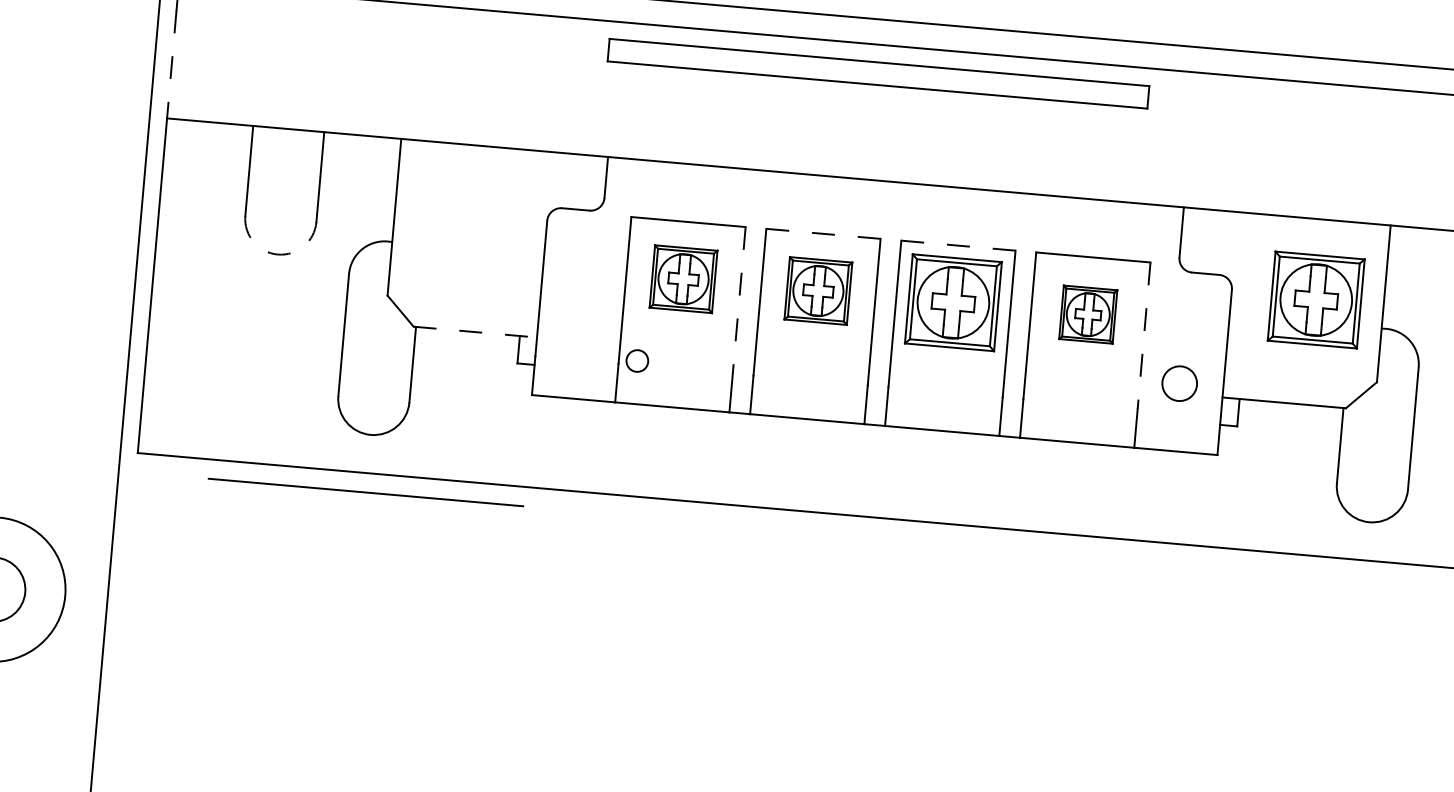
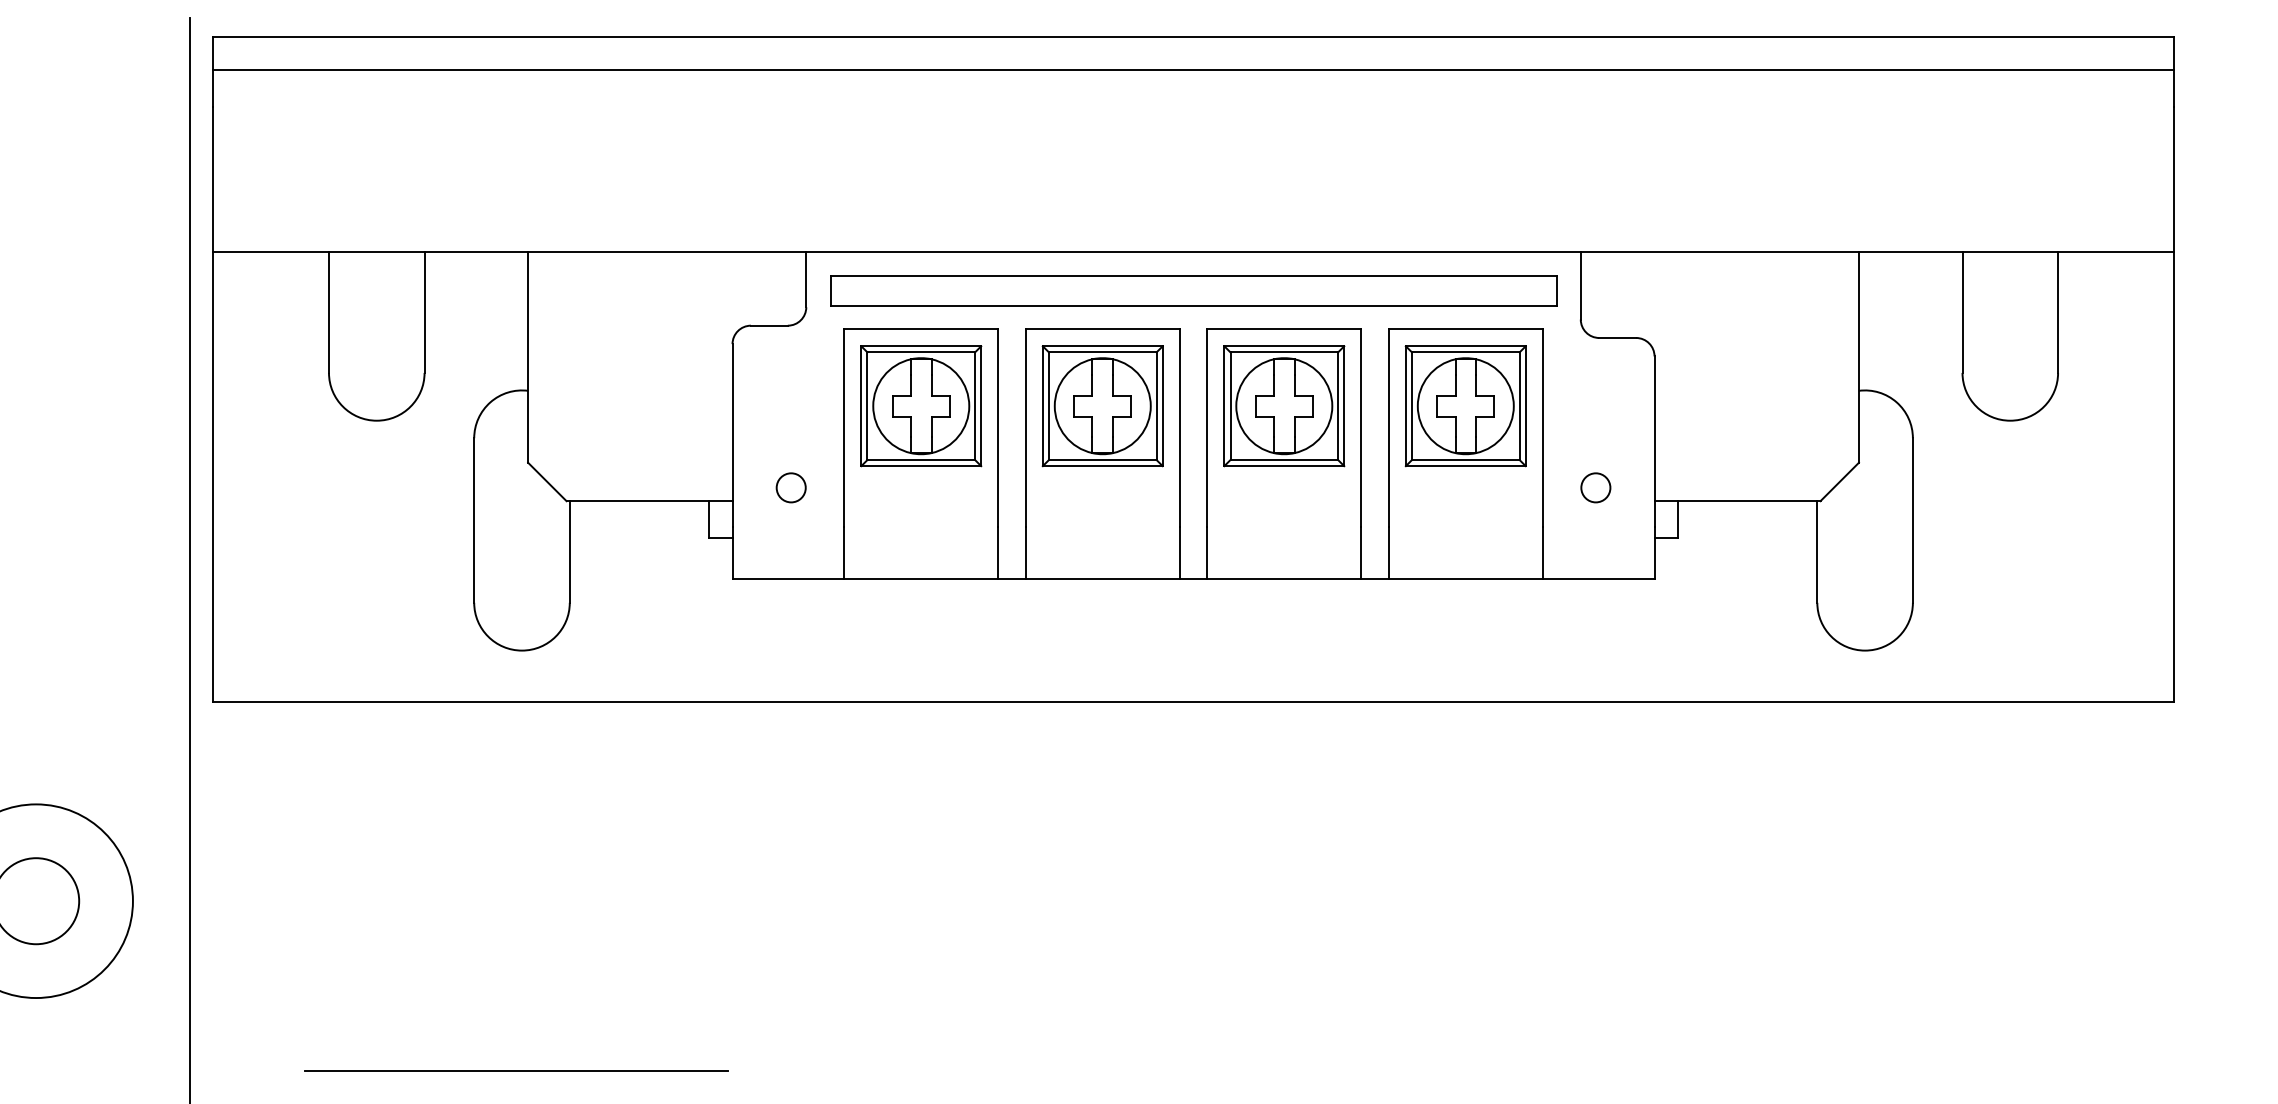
line: (172, 64) -> (213, 179), dashed -> solid
part: (878, 73) -> (1193, 290), moved
line: (823, 233) -> (1102, 329), dashed -> solid
line: (958, 245) -> (1284, 329), dashed -> solid
arc: (277, 254) -> (376, 420), dashed -> solid
part: (683, 279) -> (921, 406), size x1.43
part: (818, 291) -> (1102, 406), size x1.43
line: (739, 300) -> (998, 427), dashed -> solid
part: (1316, 300) -> (1768, 360), removed
part: (1088, 314) -> (1465, 406), size x1.67
line: (475, 332) -> (649, 501), dashed -> solid
line: (1144, 335) -> (1542, 427), dashed -> solid
circle: (636, 360) -> (790, 487), moved
circle: (1179, 383) -> (1595, 487), size x0.62
line: (366, 492) -> (516, 1070), moved

